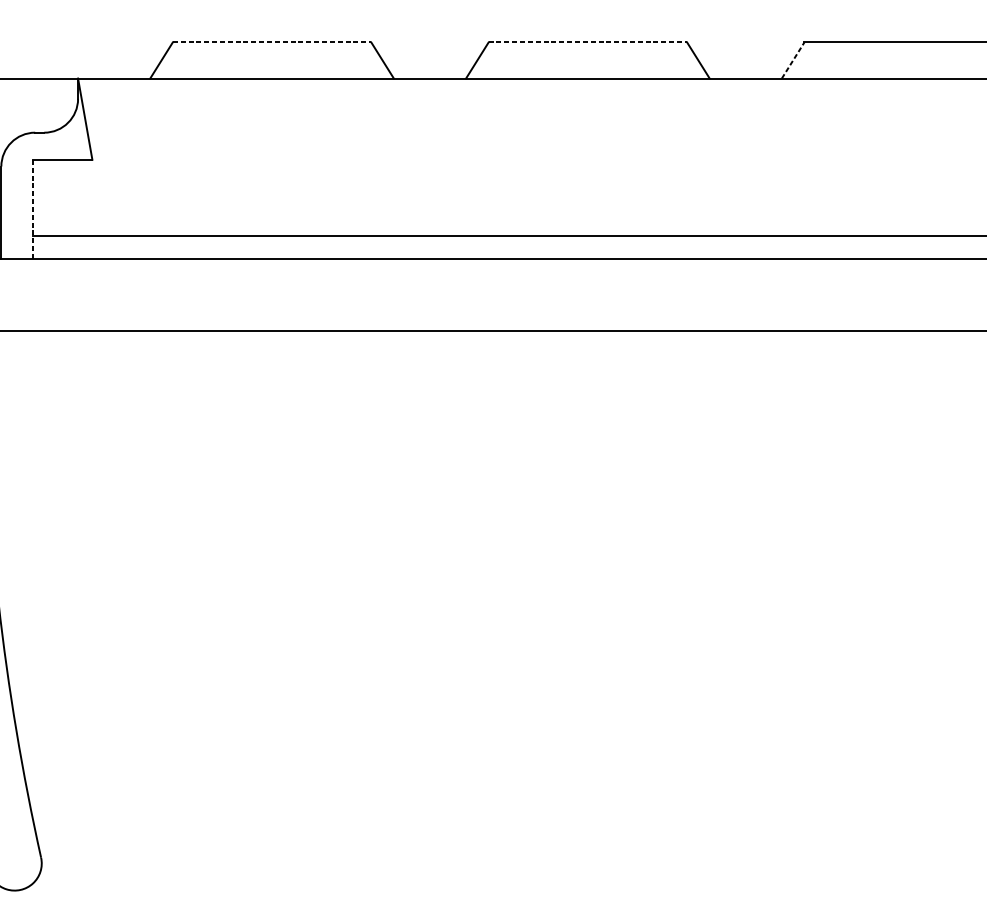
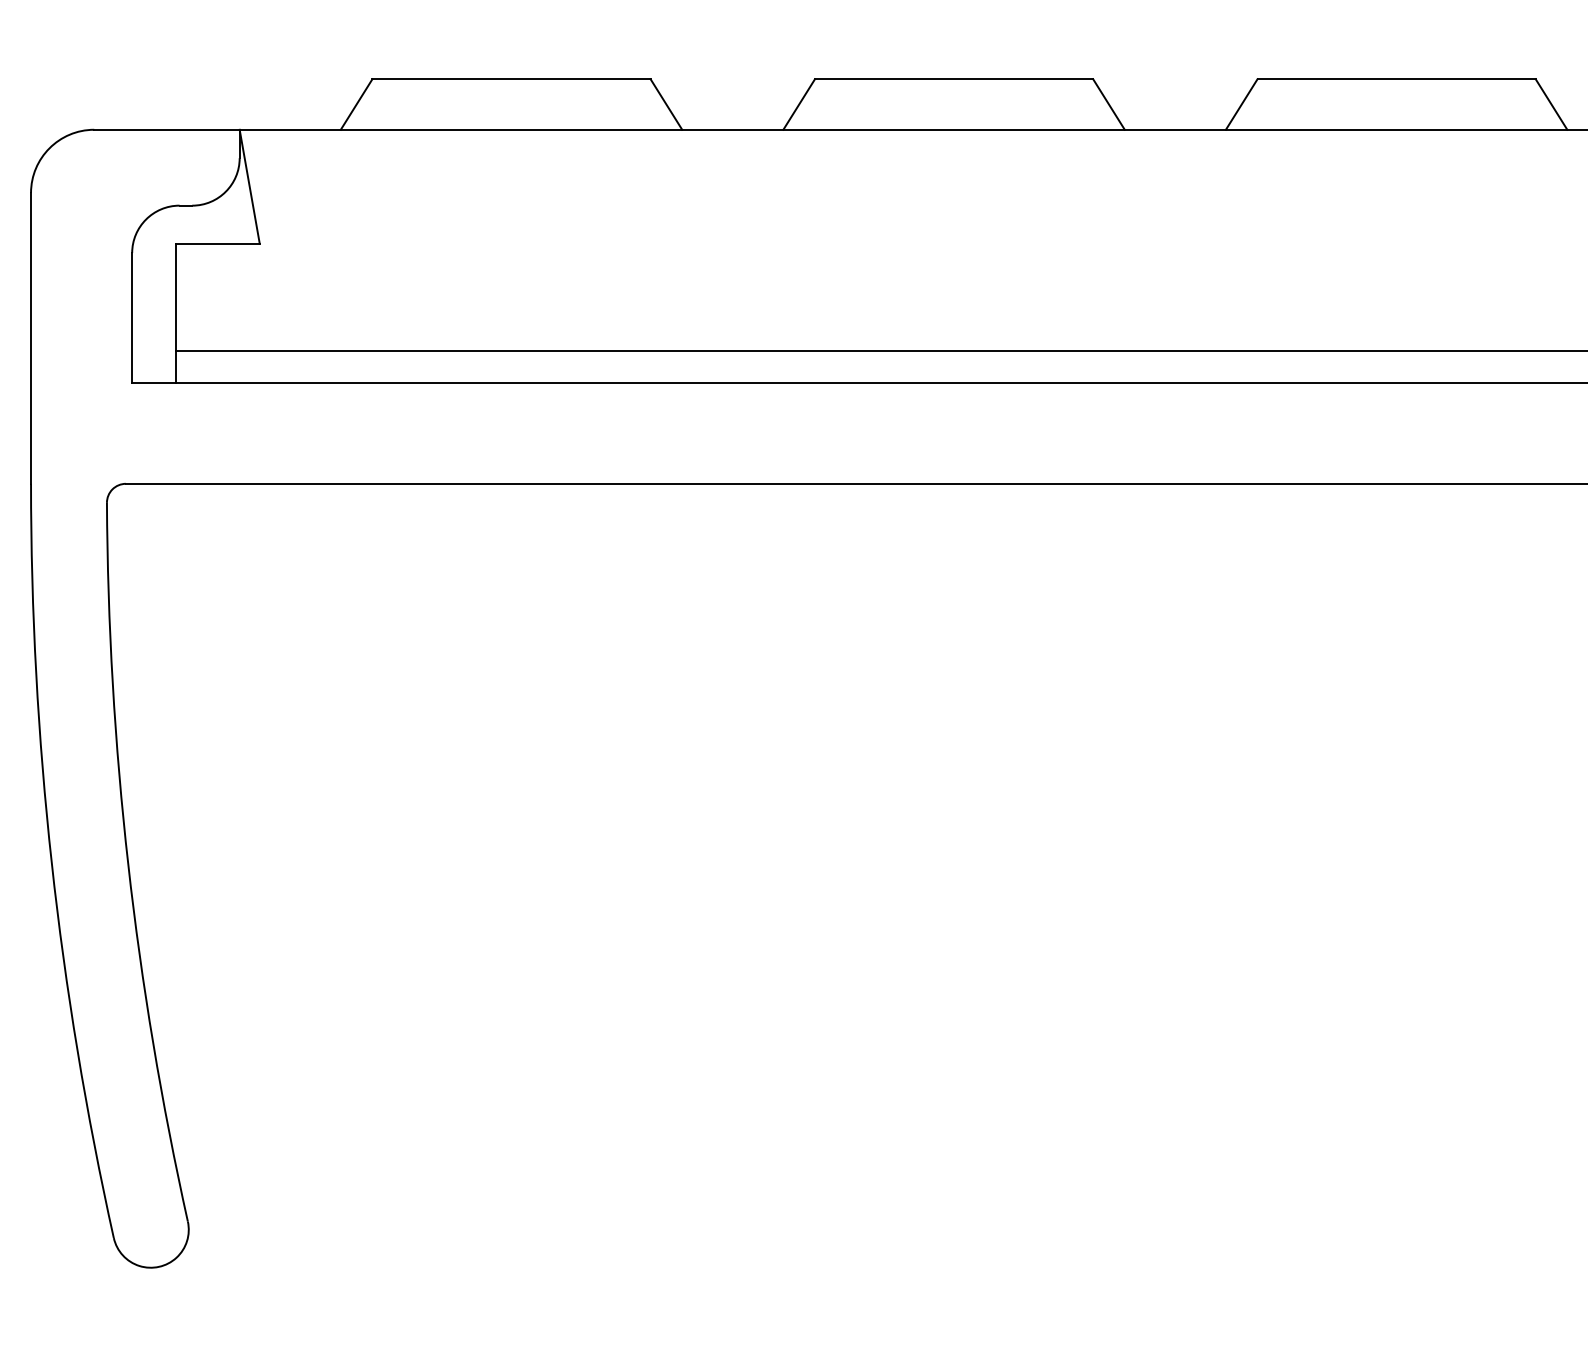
line: (272, 42) -> (512, 79), dashed -> solid
line: (588, 42) -> (954, 79), dashed -> solid
line: (792, 60) -> (1241, 104), dashed -> solid
line: (32, 209) -> (176, 313), dashed -> solid

